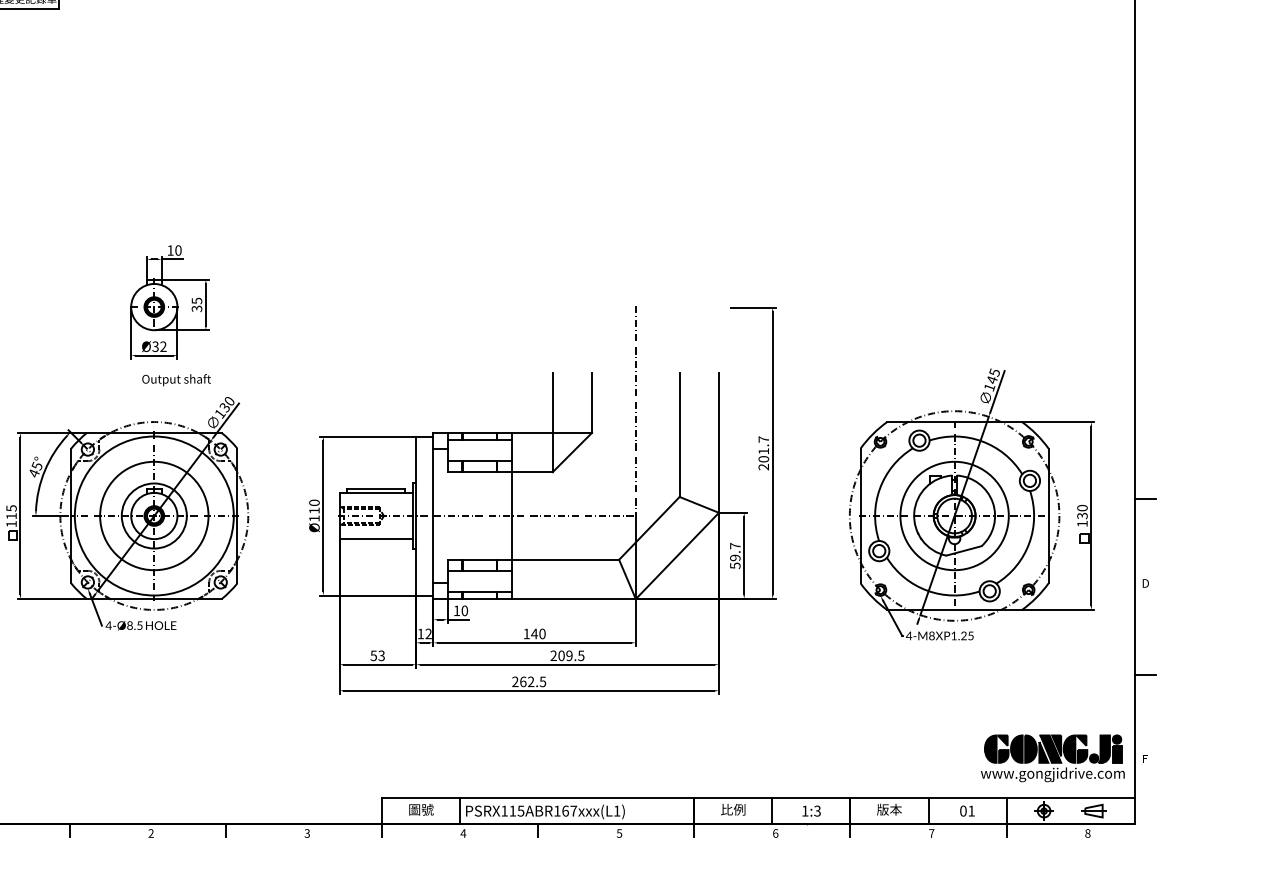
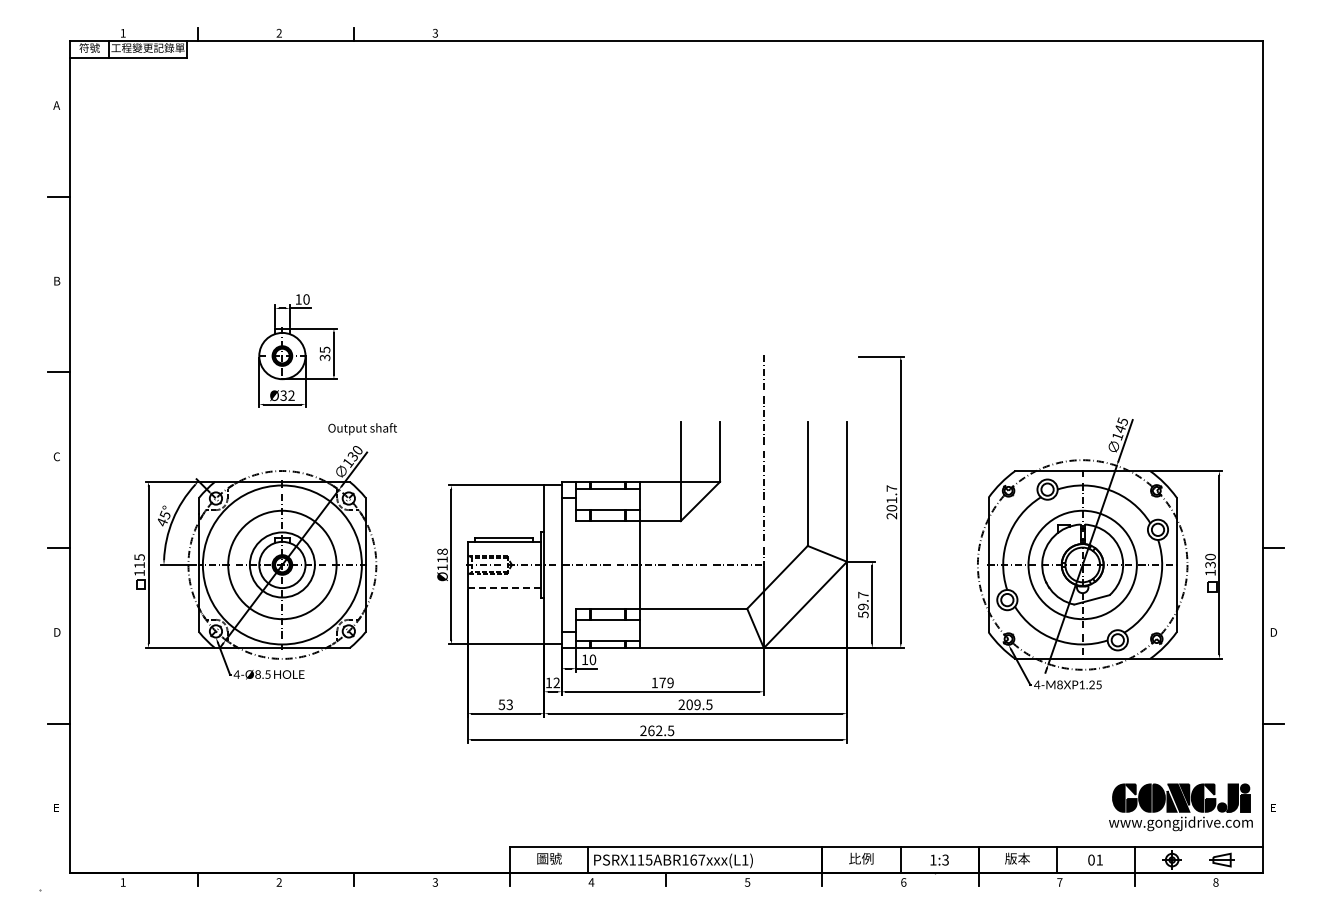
text: (176, 380) -> (362, 429), moved
text: (314, 502) -> (442, 551), Ø110 -> Ø118
line: (376, 539) -> (504, 588), solid -> dashed
text: (538, 633) -> (666, 682), 140 -> 179

